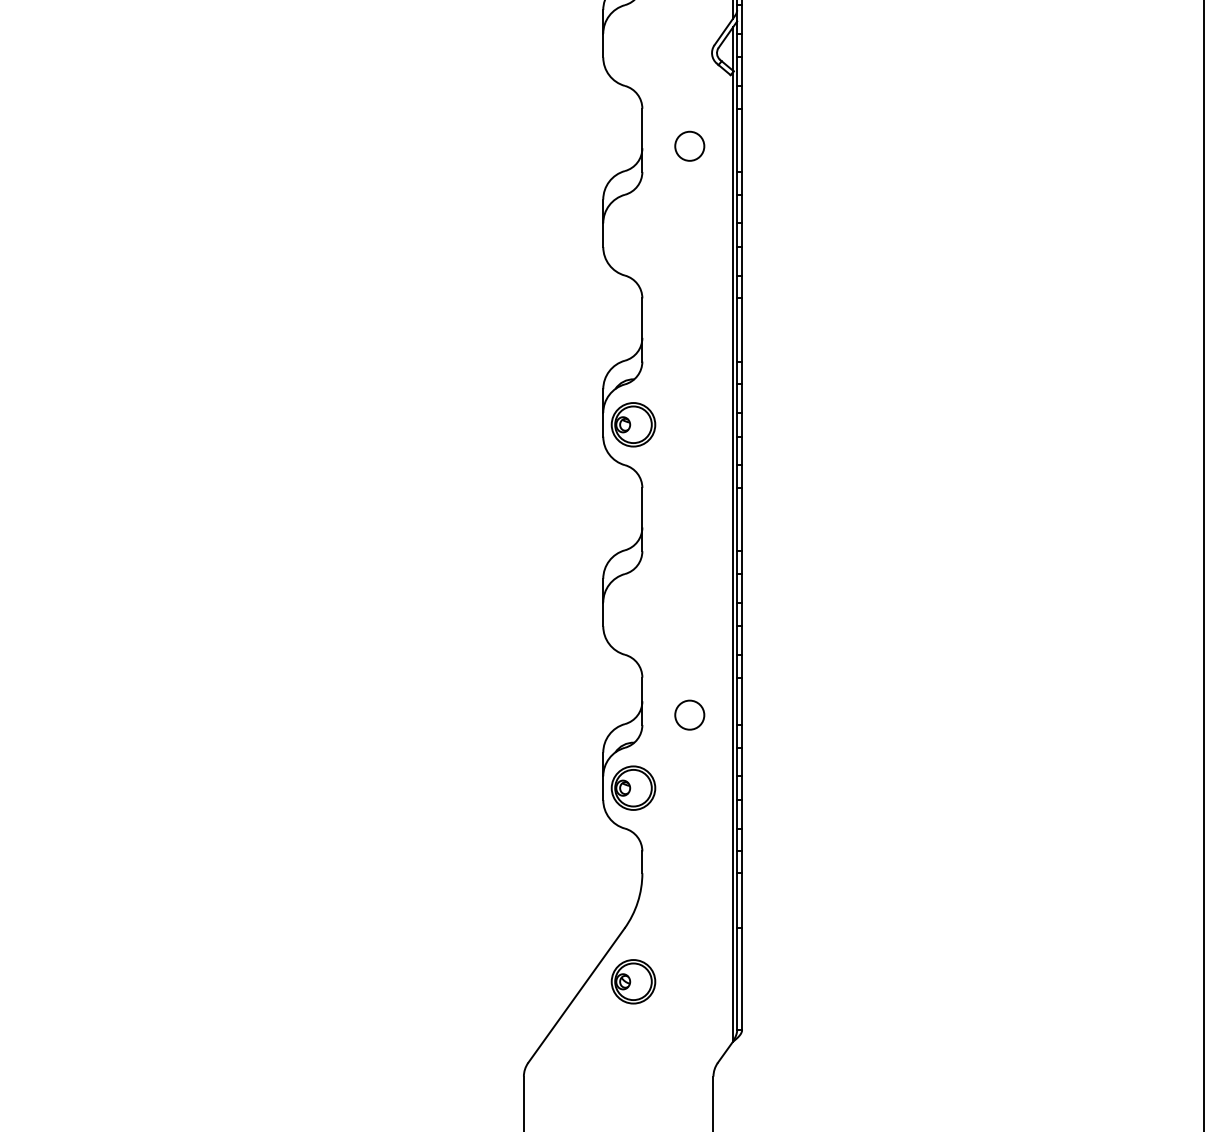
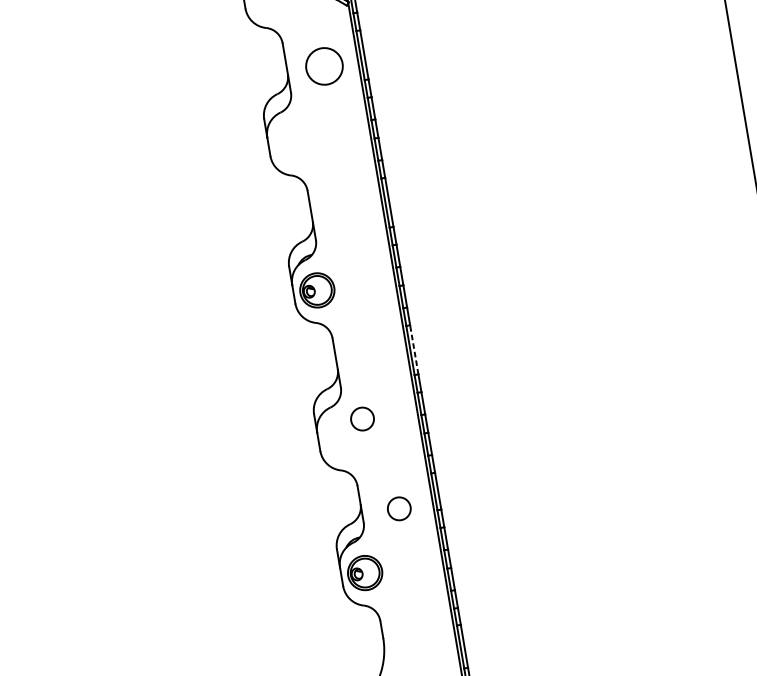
circle: (689, 145) -> (324, 65), size x1.6
line: (742, 519) -> (414, 349), solid -> dashed
circle: (662, 594) -> (362, 418), added

